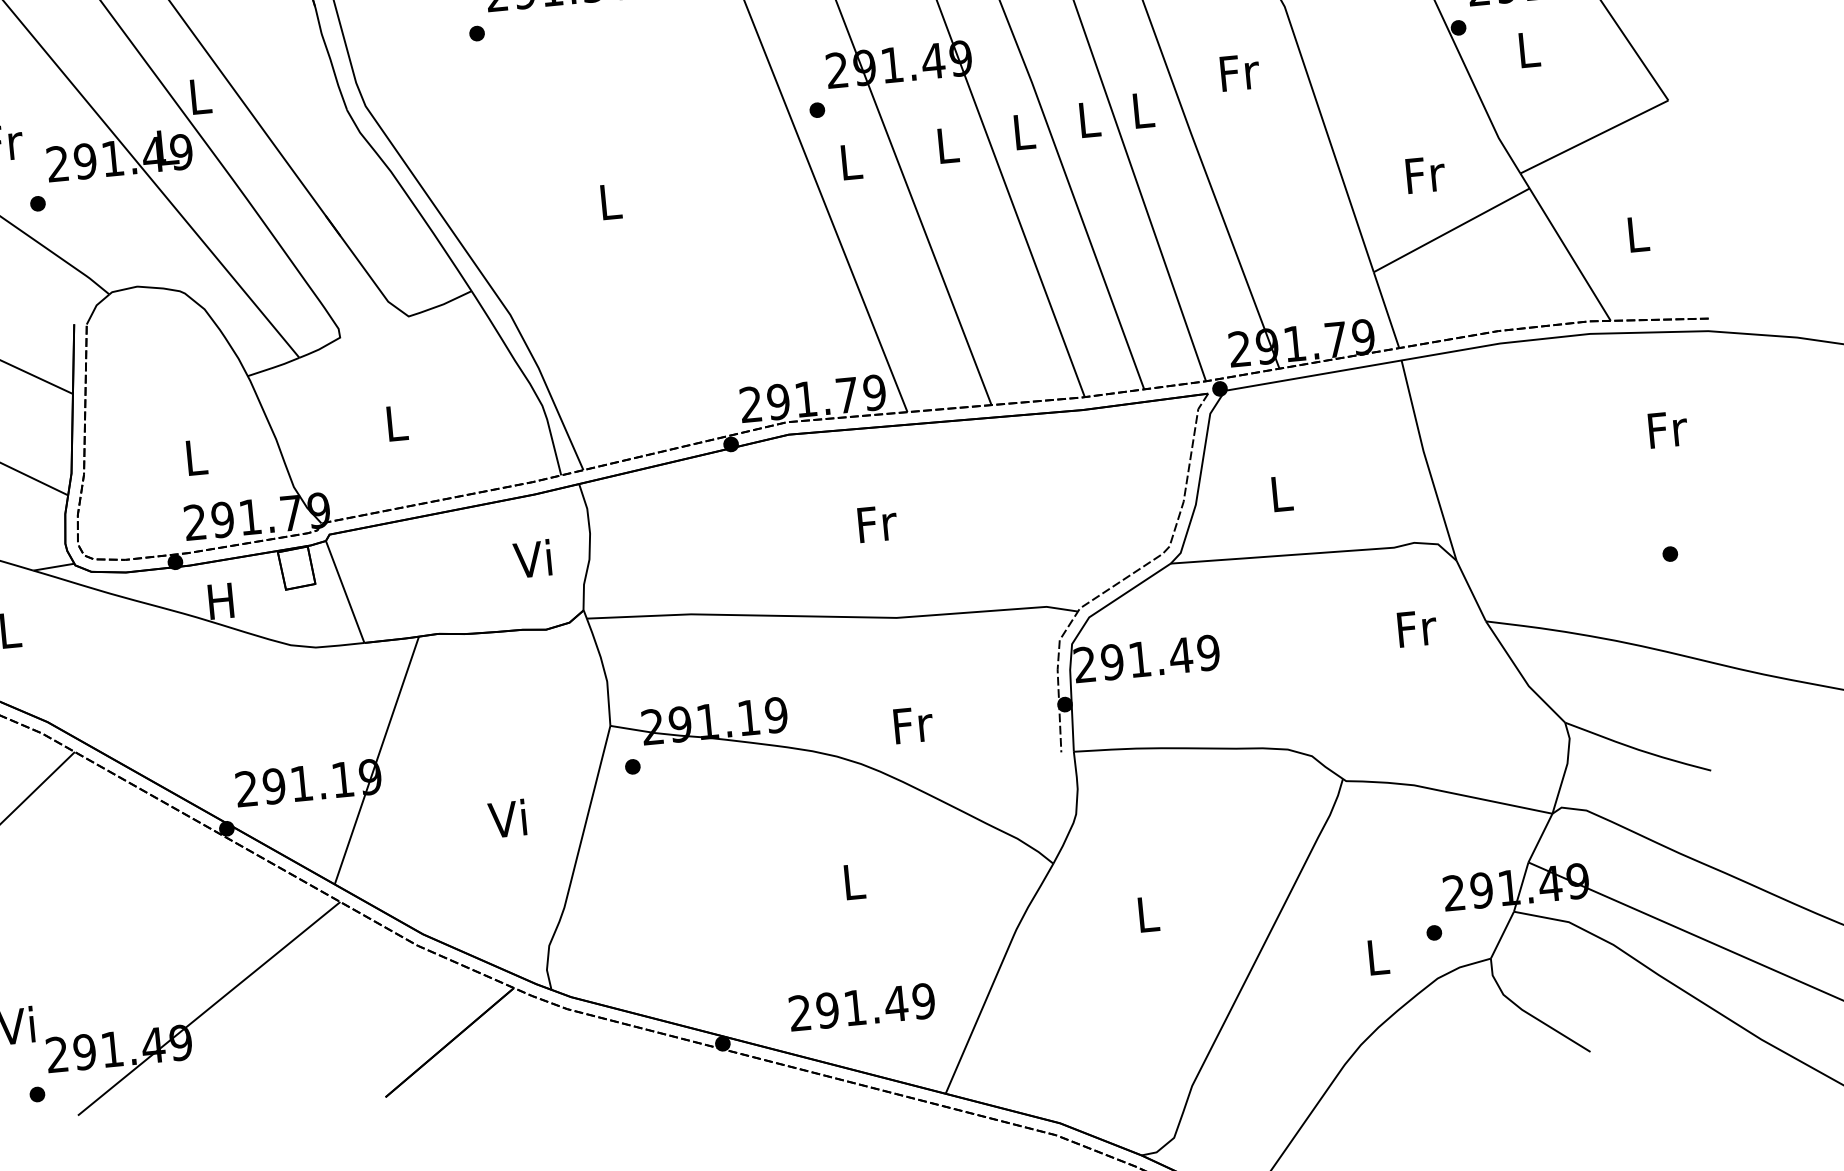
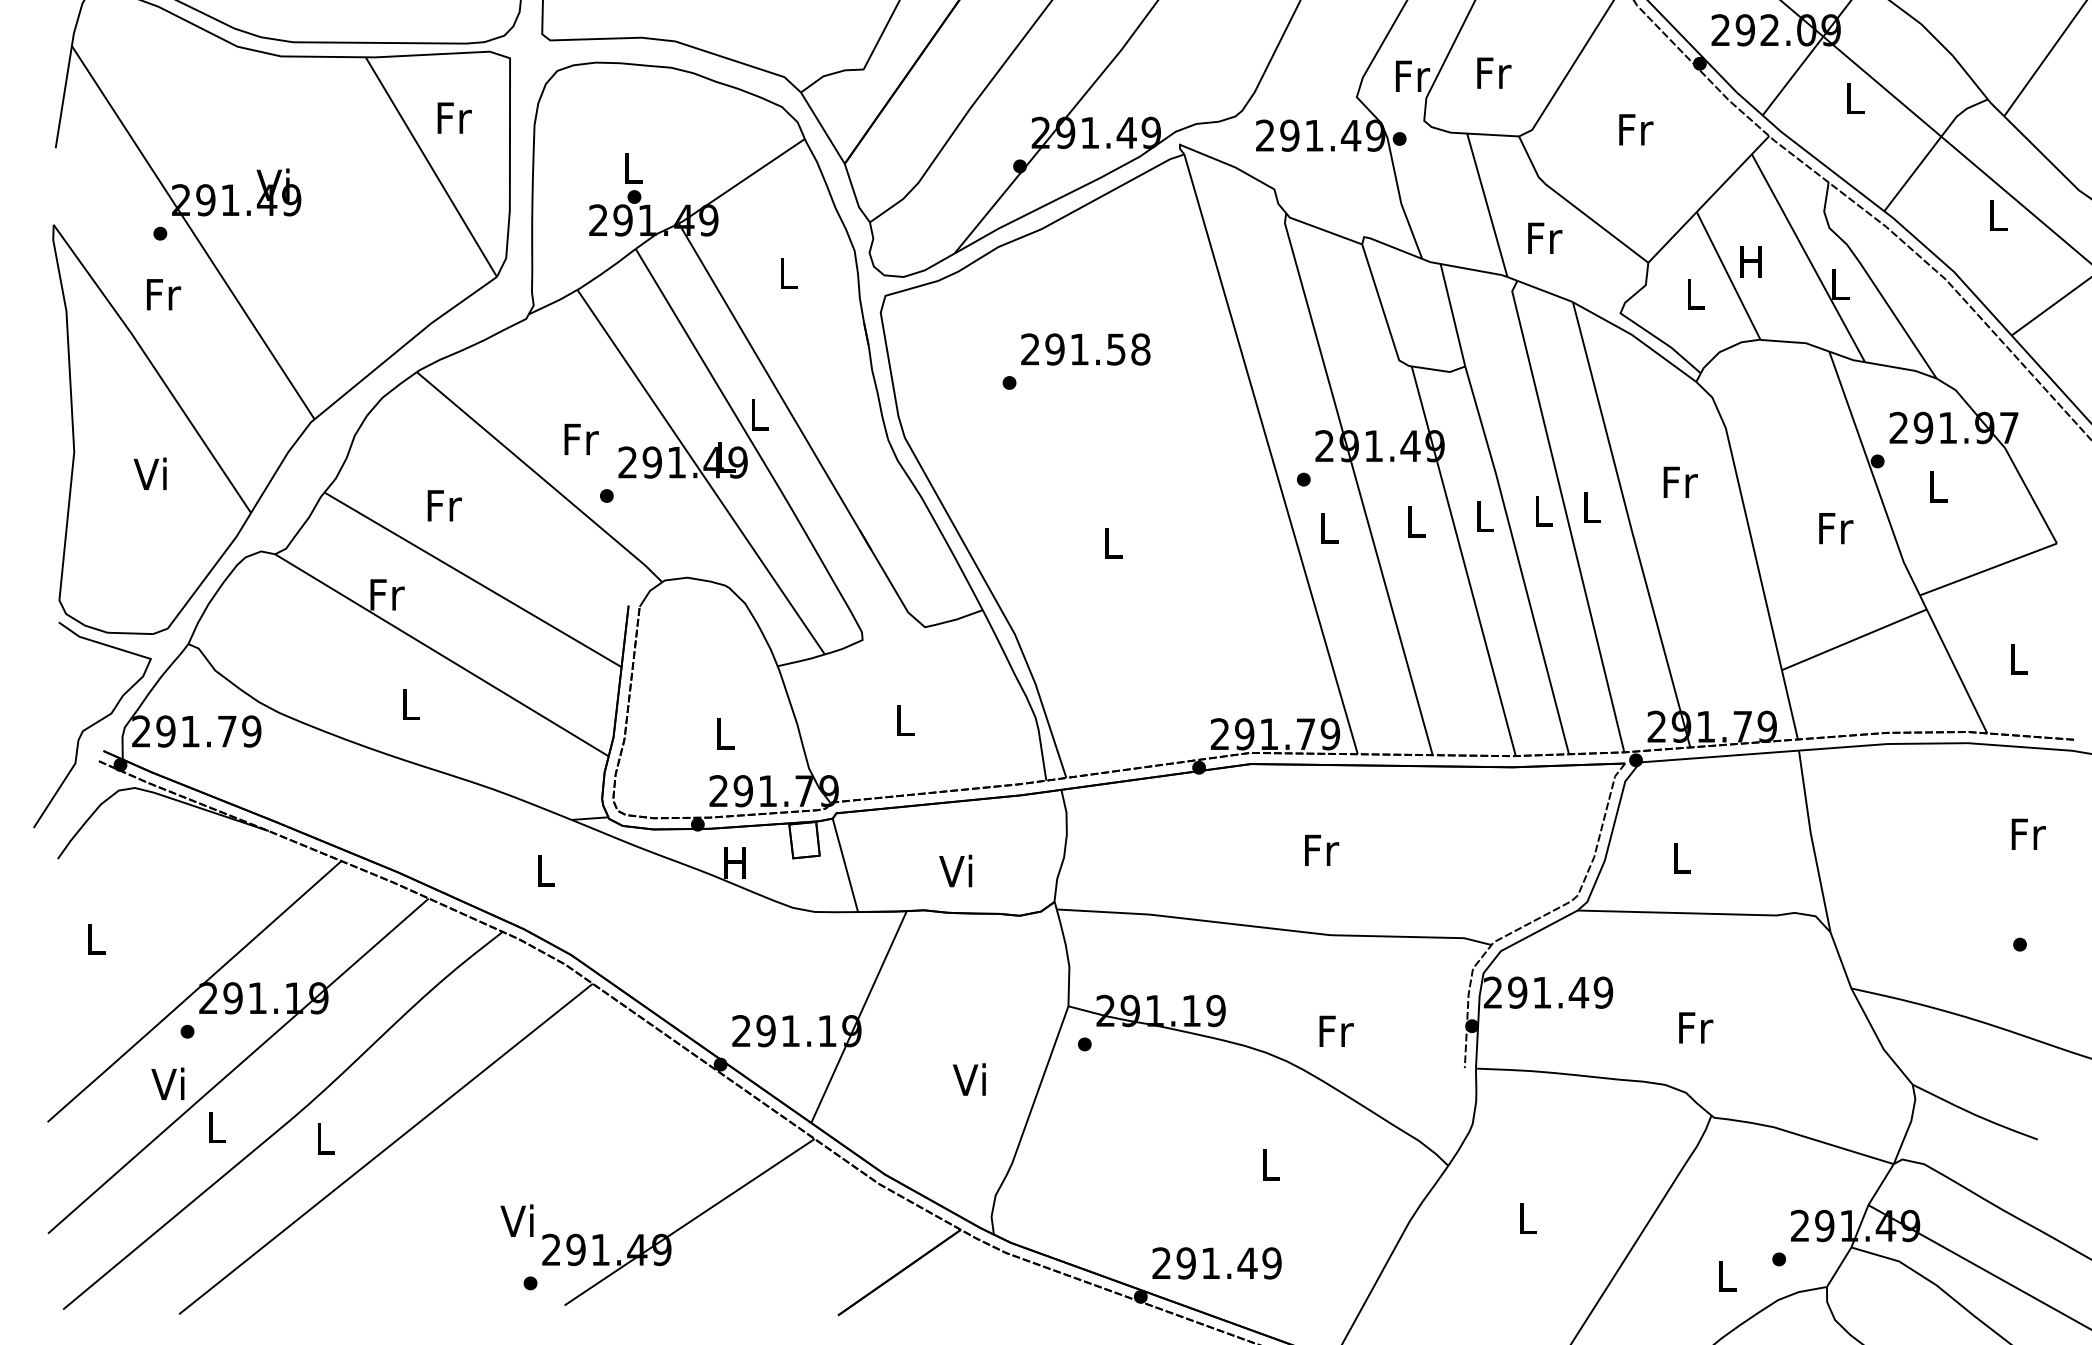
text: (1426, 174) -> (1836, 528), moved
text: (532, 558) -> (955, 870), moved
text: (1417, 628) -> (1696, 1027), moved
text: (861, 1007) -> (1216, 1263), moved

